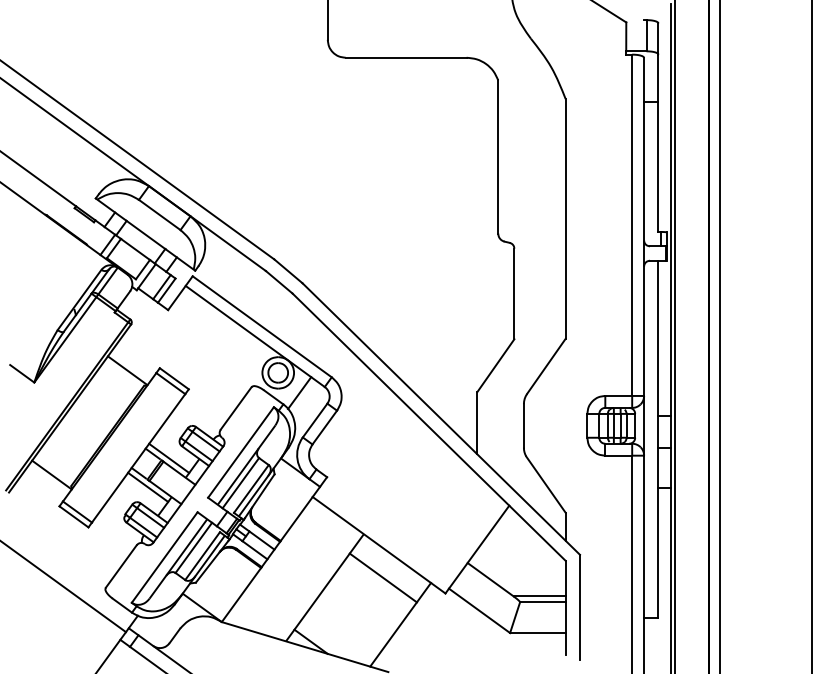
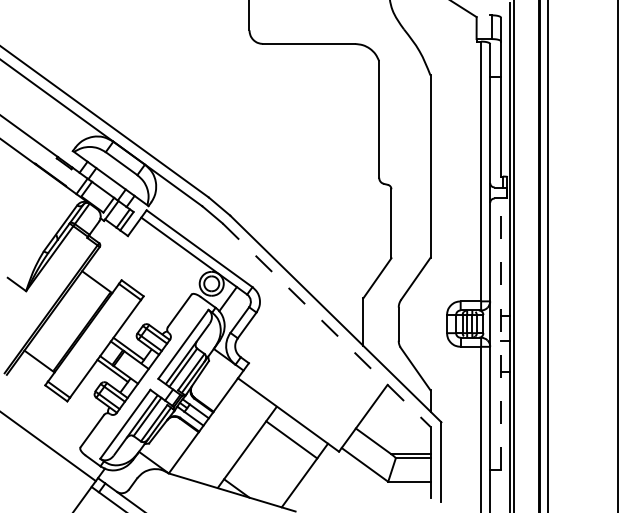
line: (429, 427) -> (326, 325), solid -> dashed
line: (658, 439) -> (501, 334), solid -> dashed

